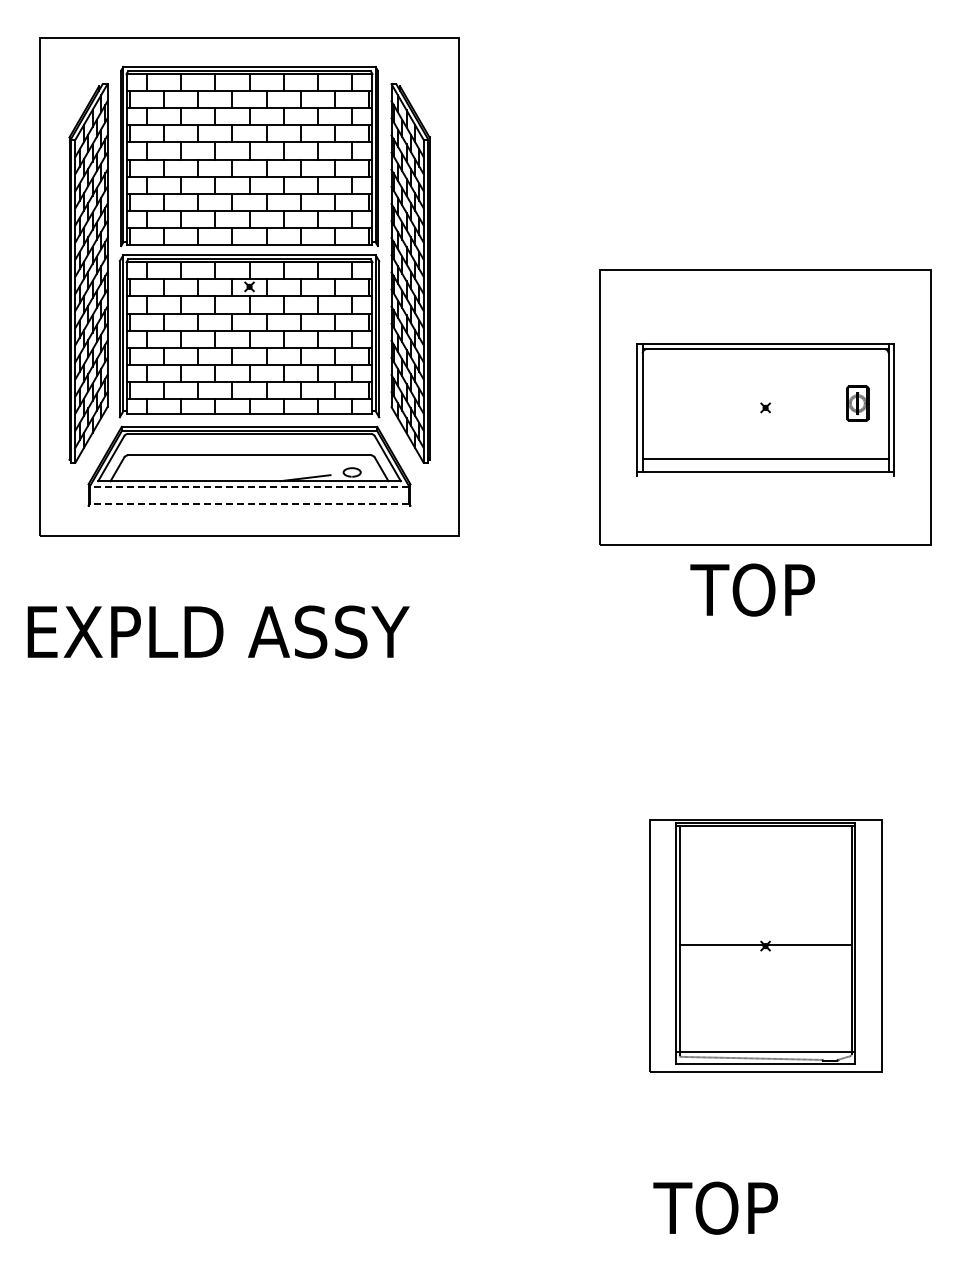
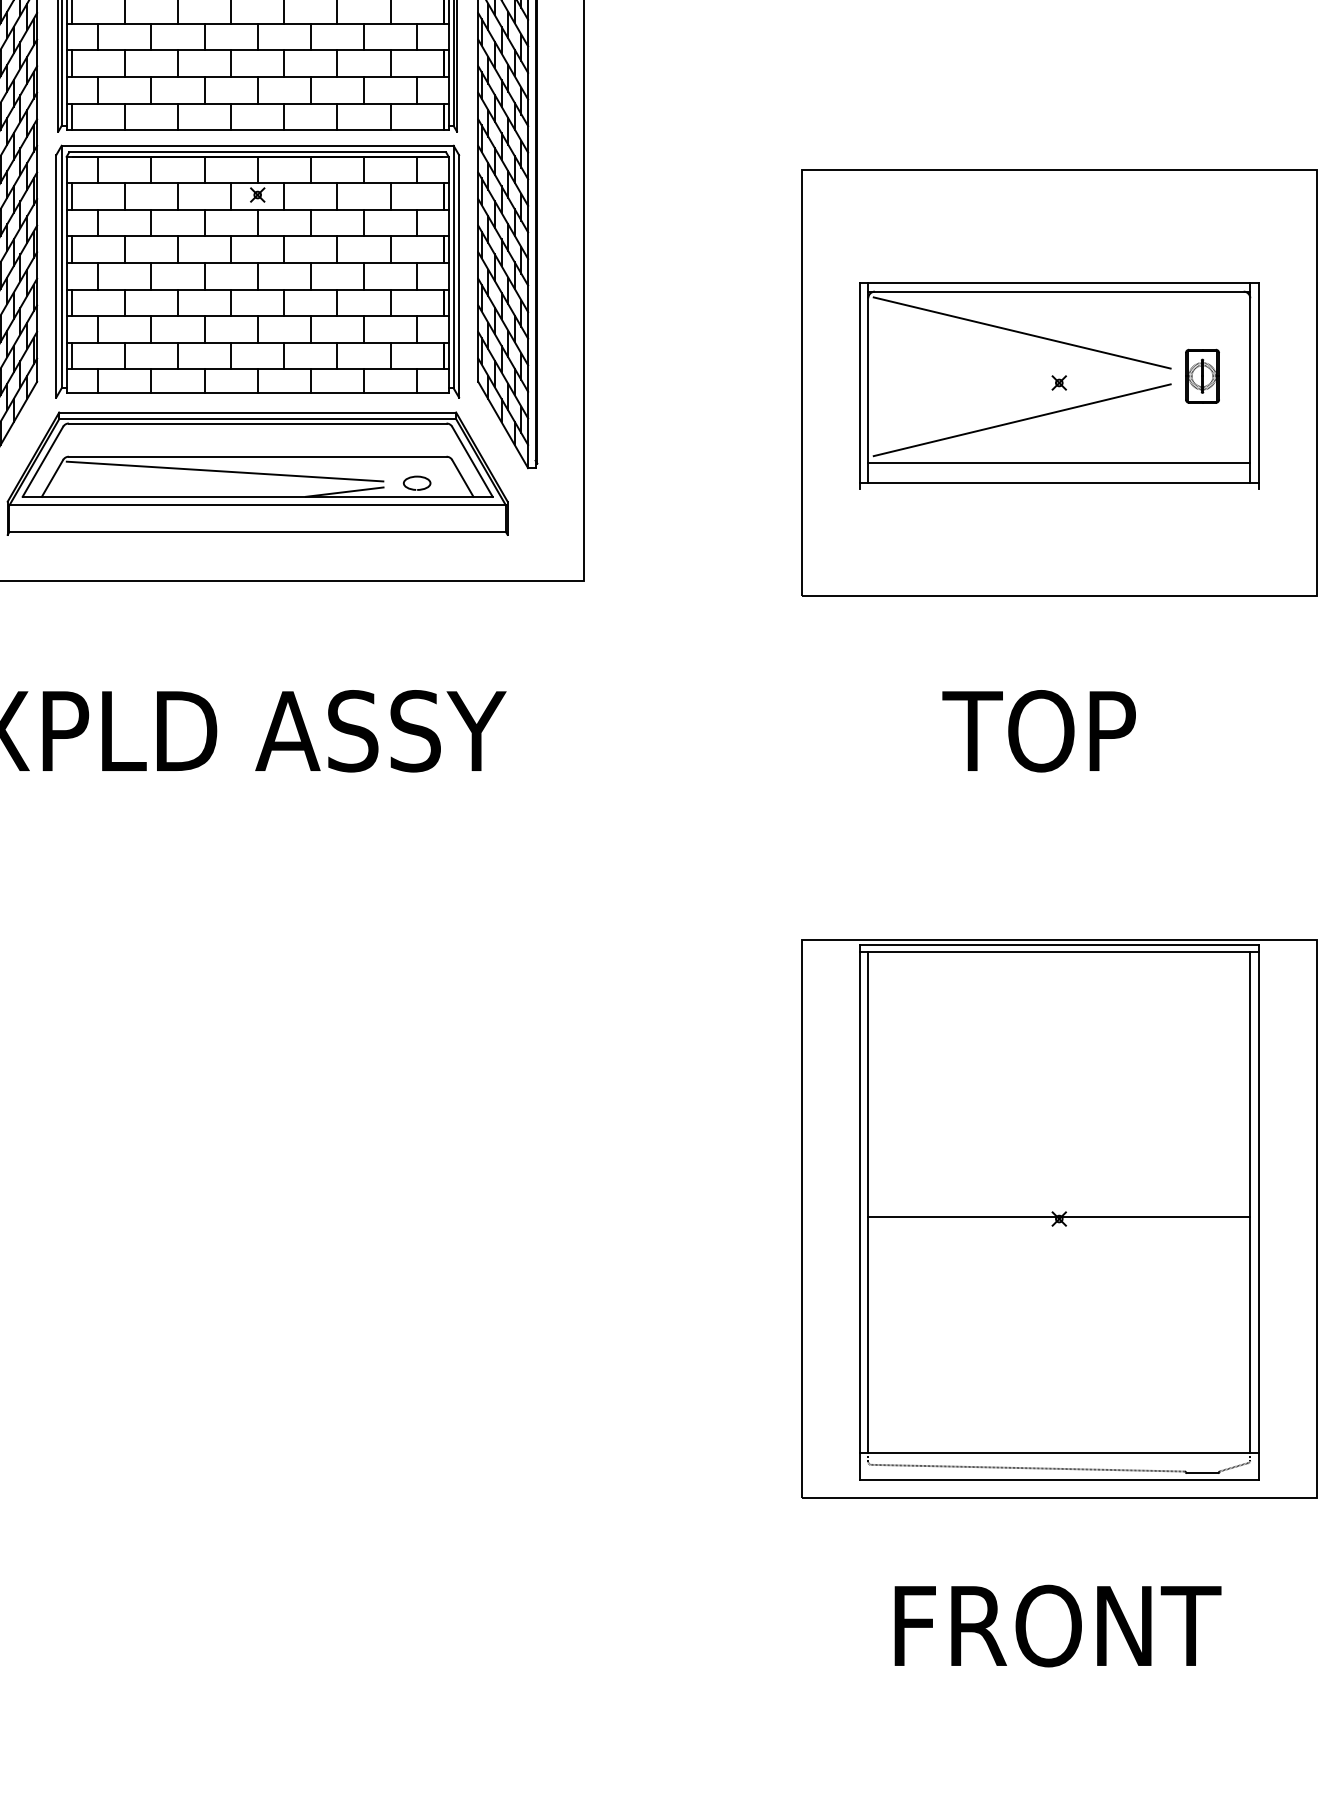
line: (741, 375) -> (1021, 332), added
line: (741, 431) -> (1021, 419), added
line: (228, 464) -> (225, 470), added
line: (249, 486) -> (257, 505), dashed -> solid
line: (249, 503) -> (257, 531), dashed -> solid
text: (752, 589) -> (1038, 730), moved
part: (765, 945) -> (1059, 1217), size x1.43
text: (761, 1207) -> (1052, 1624), TOP -> FRONT

